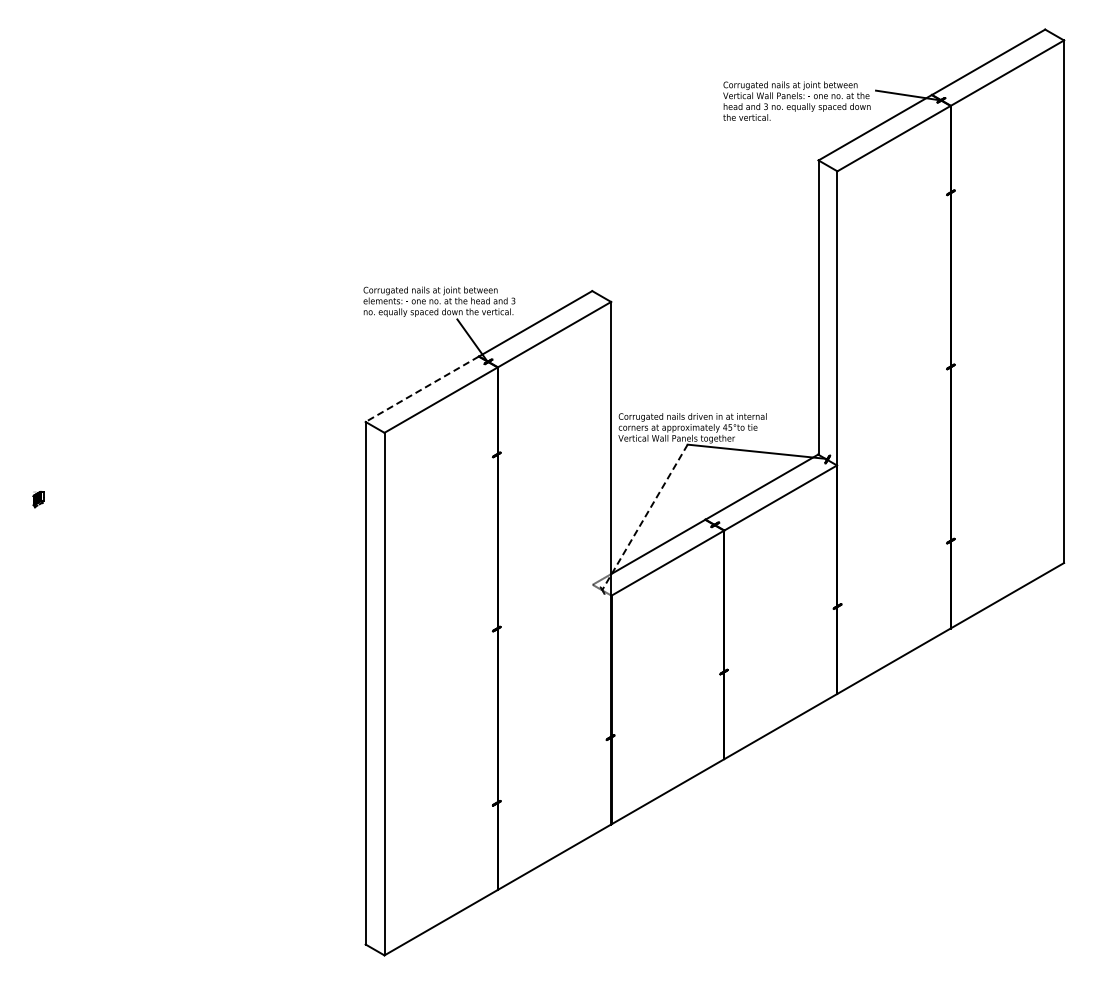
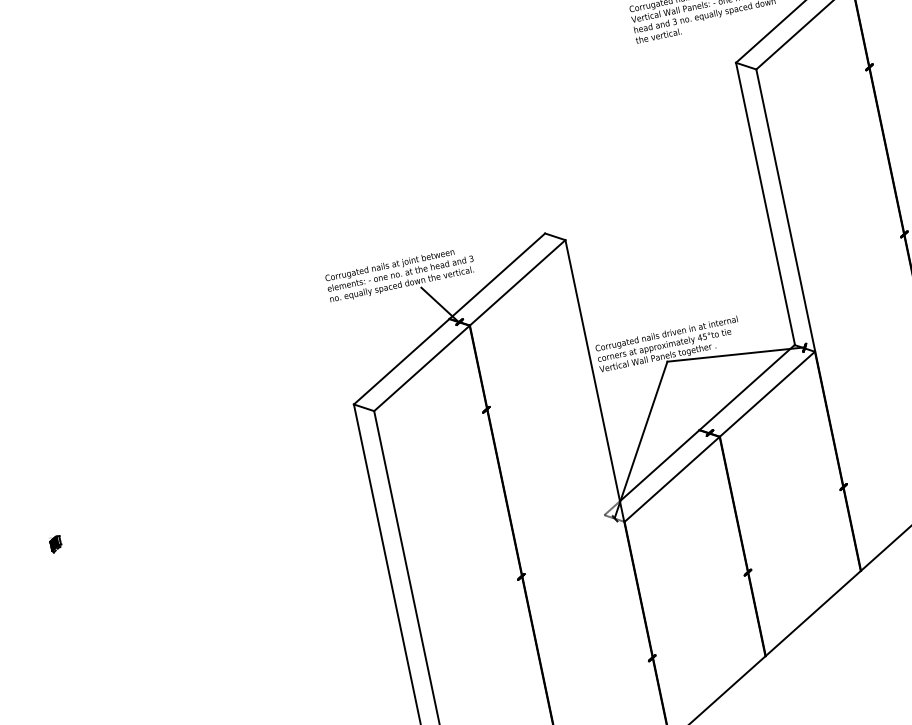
line: (421, 389) -> (401, 362), dashed -> solid
line: (644, 517) -> (640, 440), dashed -> solid

